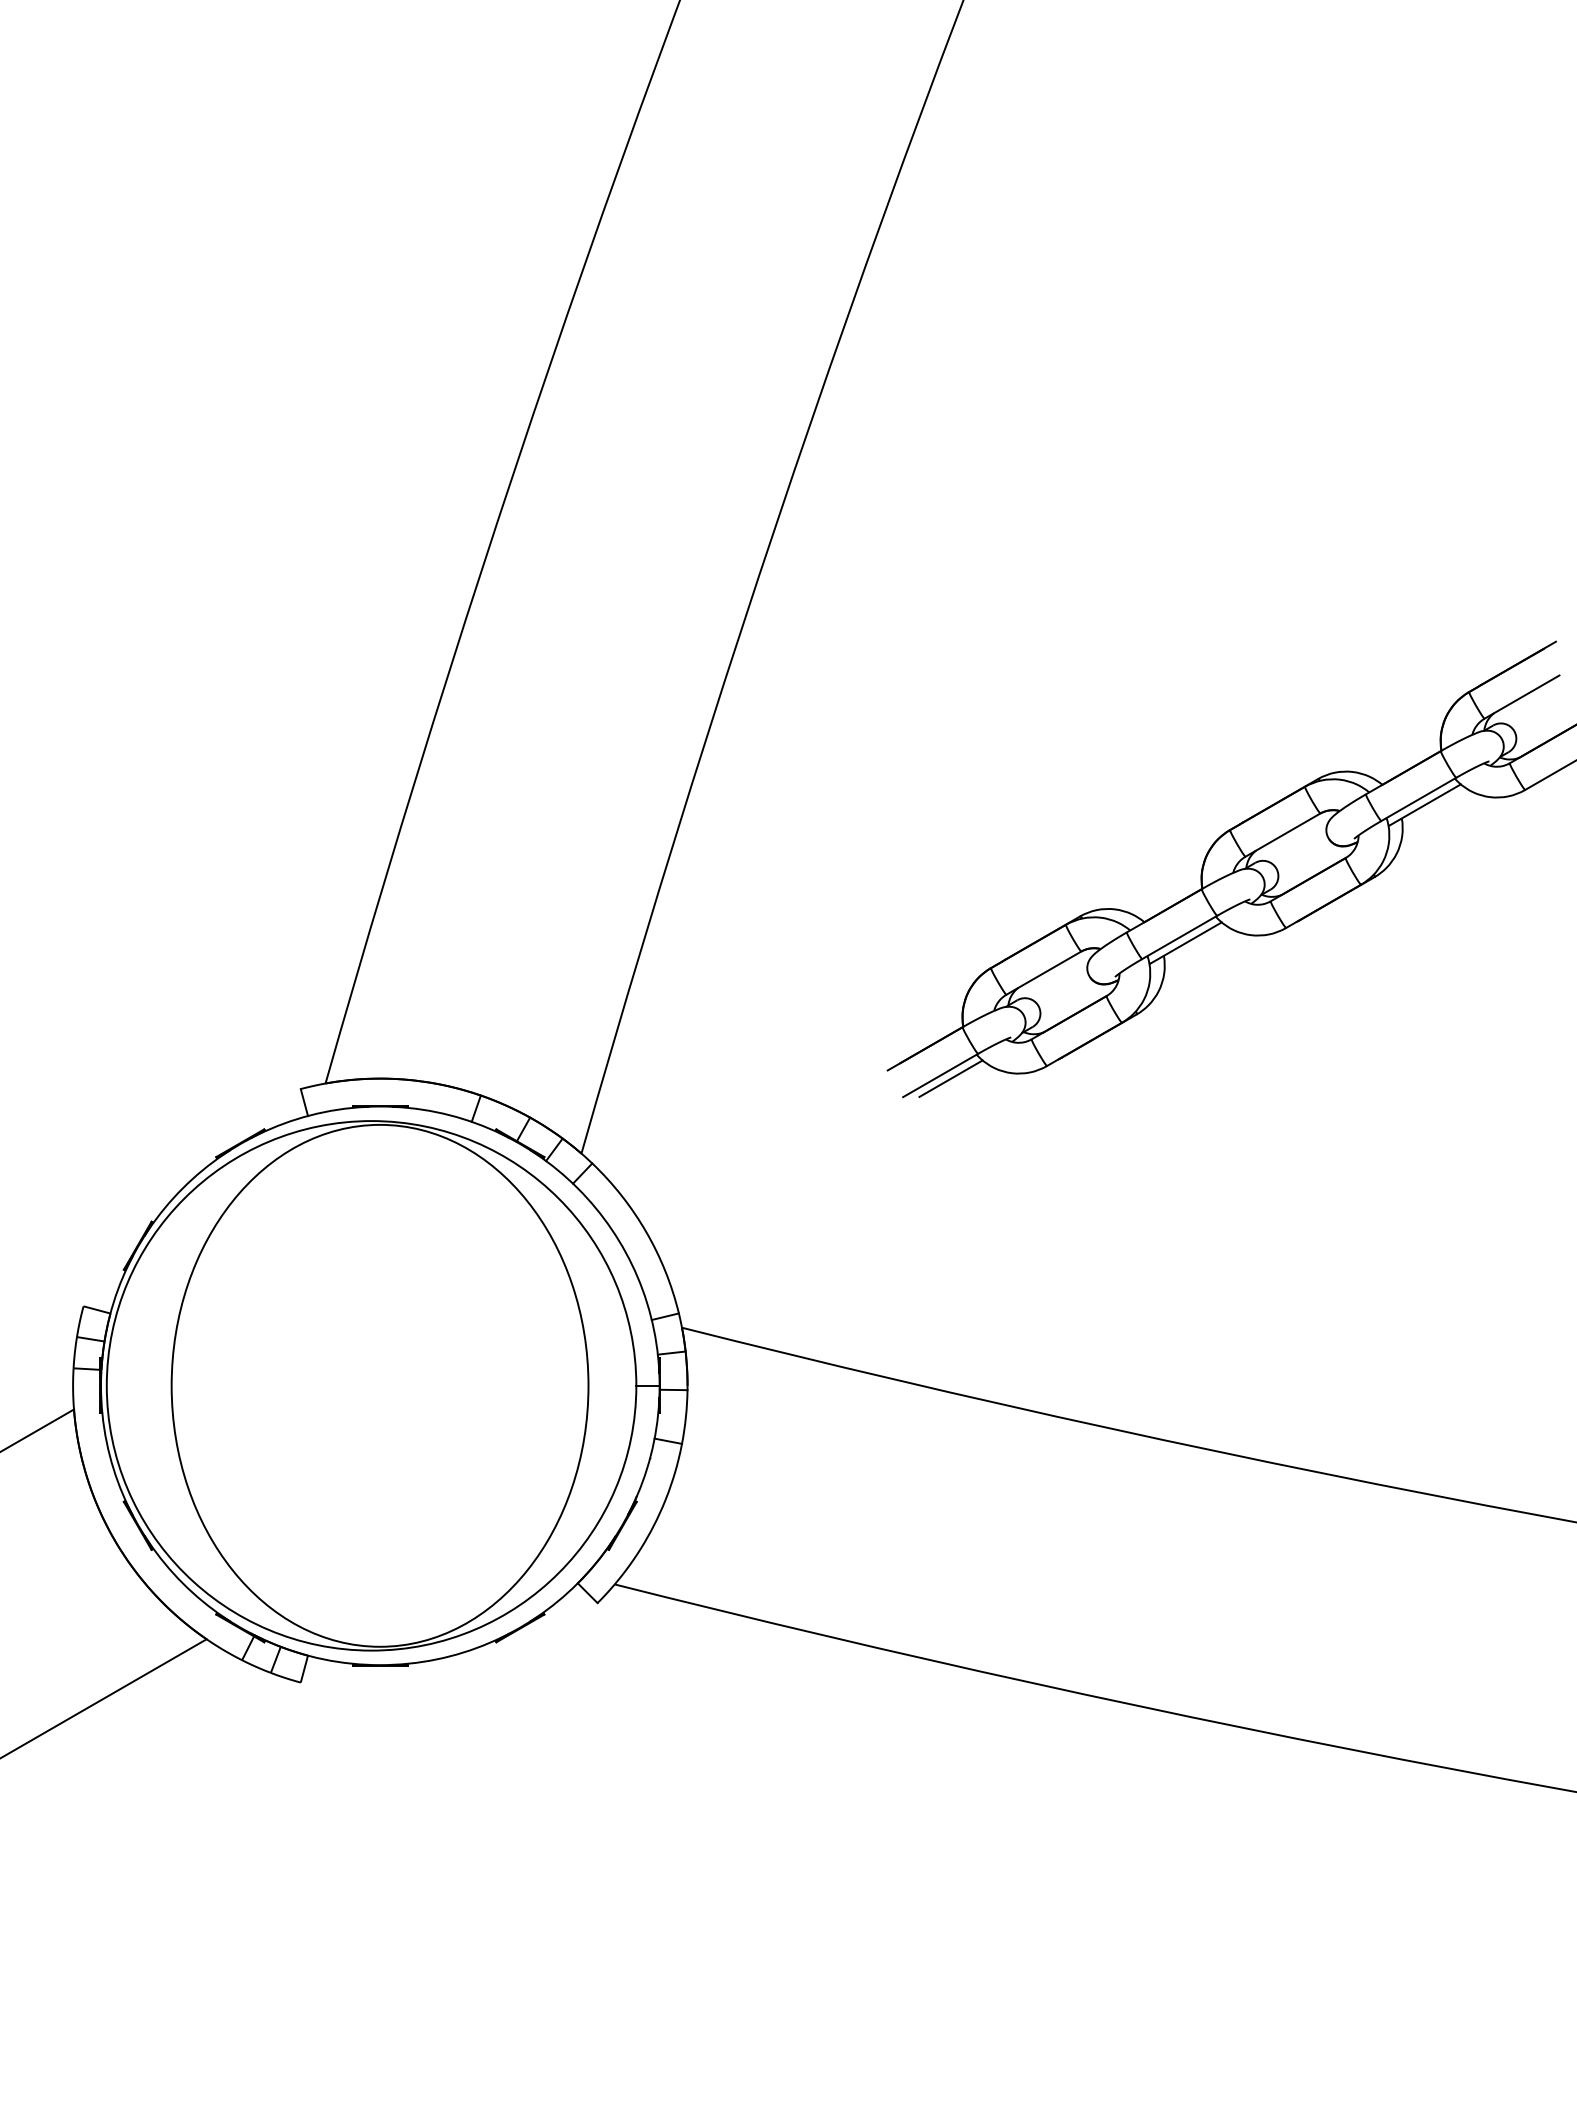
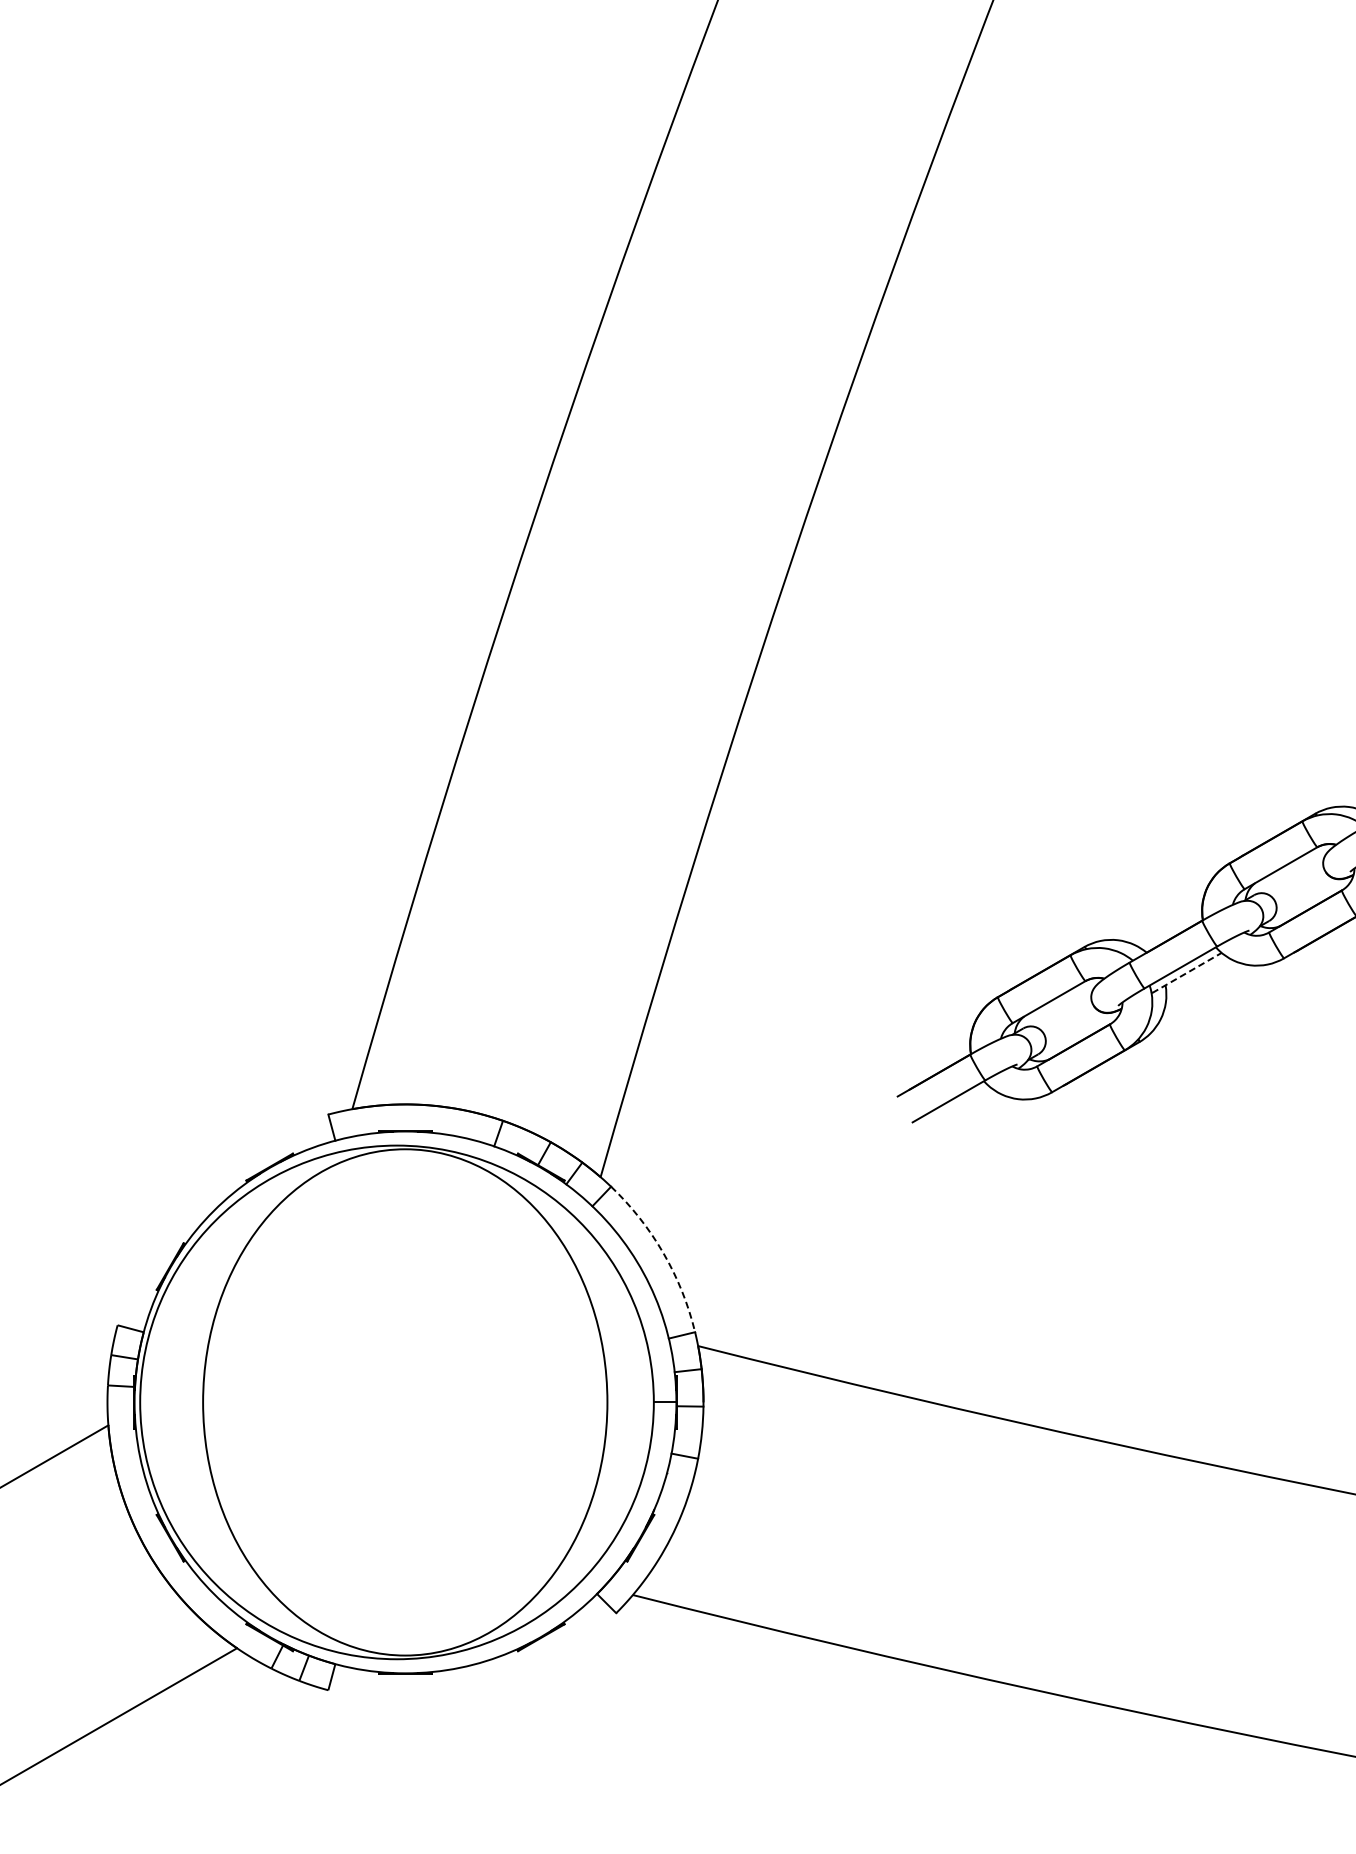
line: (1186, 942) -> (1187, 972), solid -> dashed
line: (950, 1078) -> (958, 1104), removed
arc: (646, 1232) -> (663, 1253), solid -> dashed

